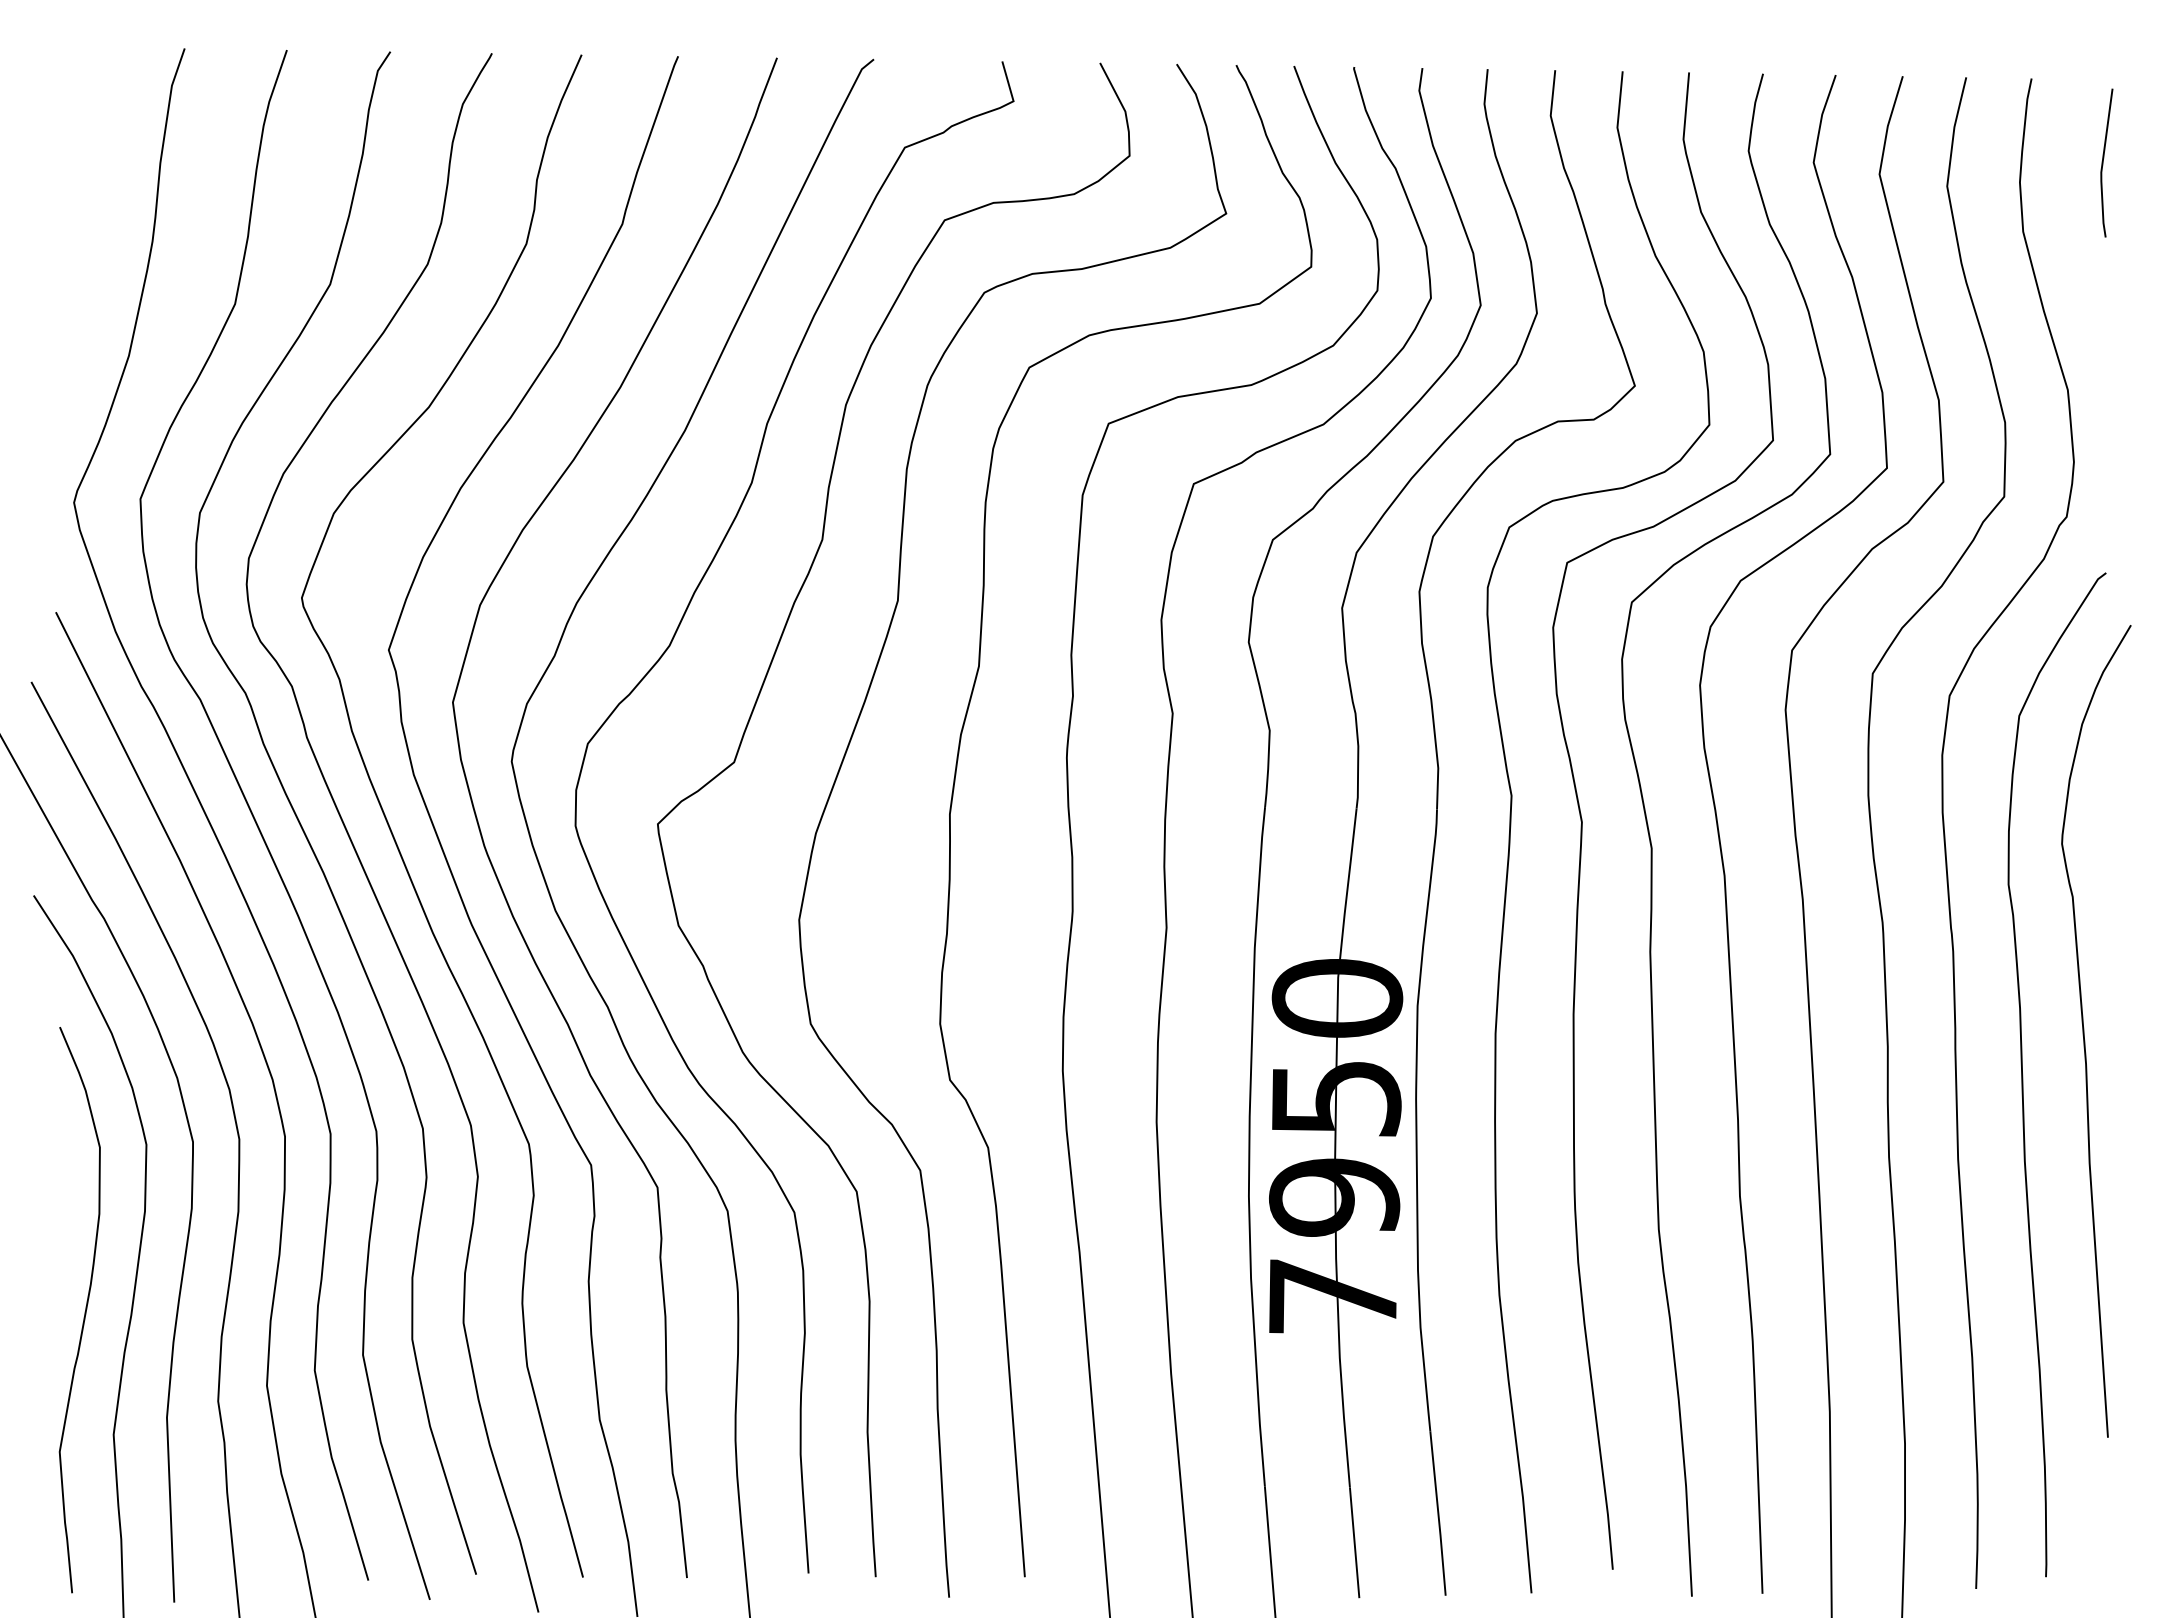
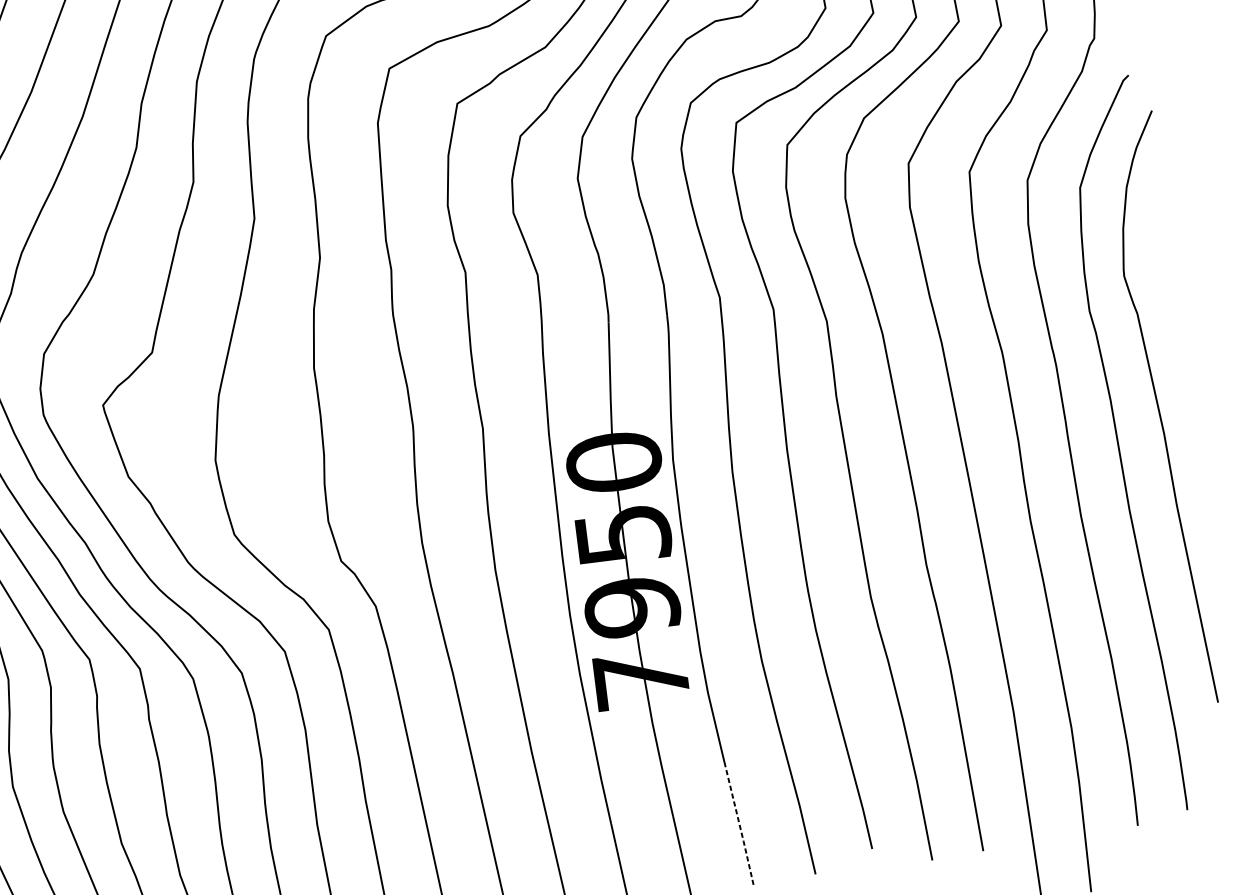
line: (1438, 1513) -> (739, 825), solid -> dashed

